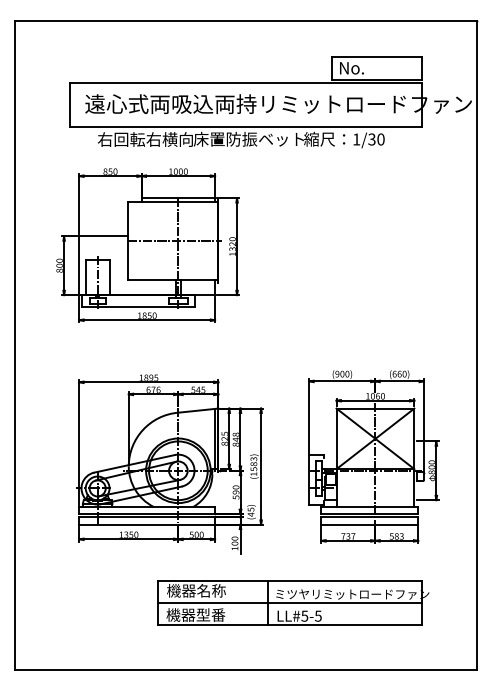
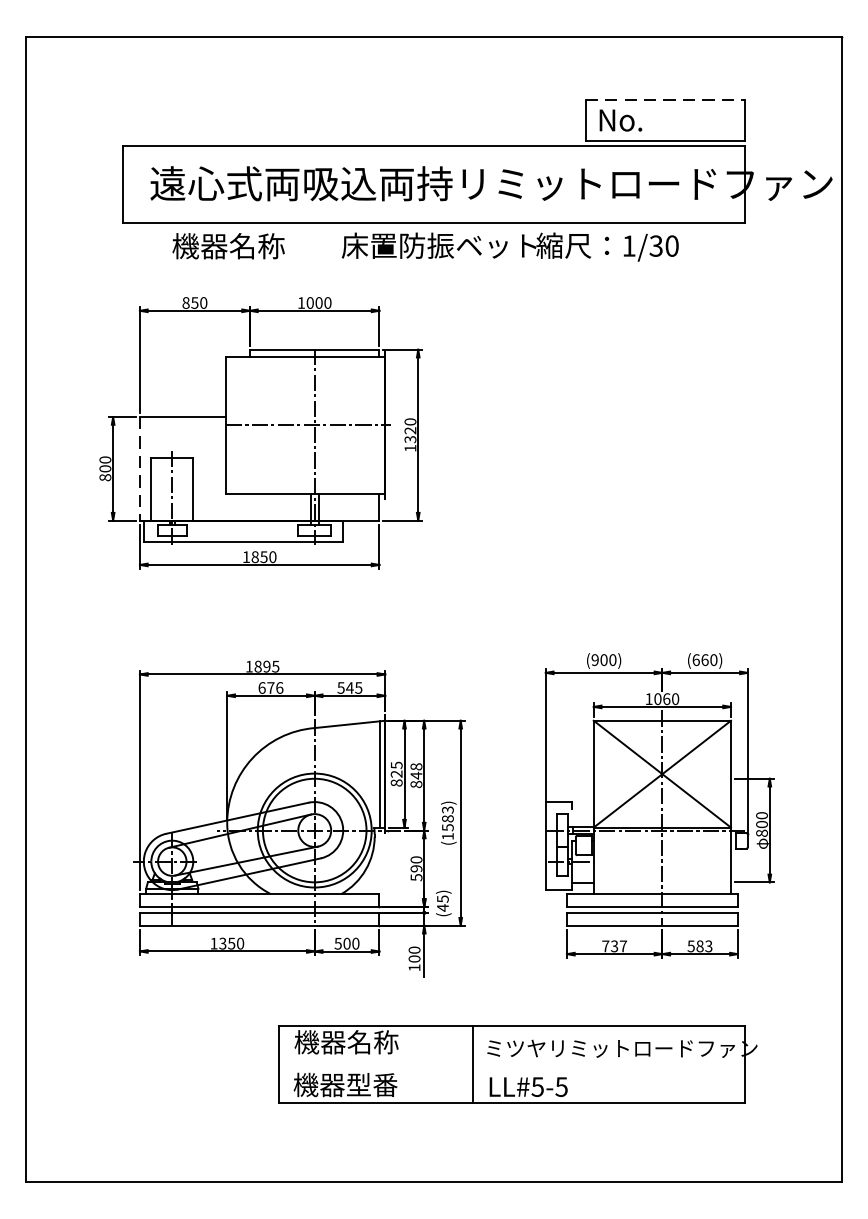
line: (377, 56) -> (665, 99), solid -> dashed
text: (145, 139) -> (256, 246), 右回転右横向 -> 機器名称
line: (79, 266) -> (140, 470), solid -> dashed
line: (289, 603) -> (510, 1064), removed

